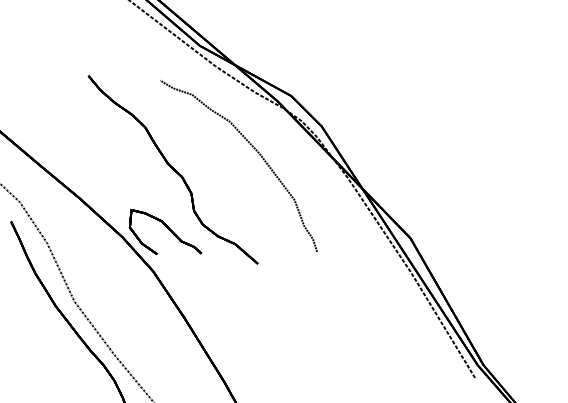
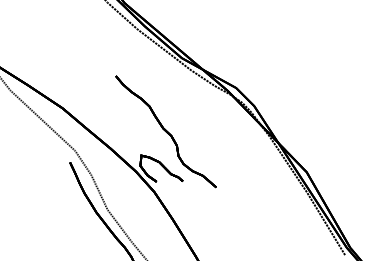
curve: (254, 150) -> (214, 120), removed

